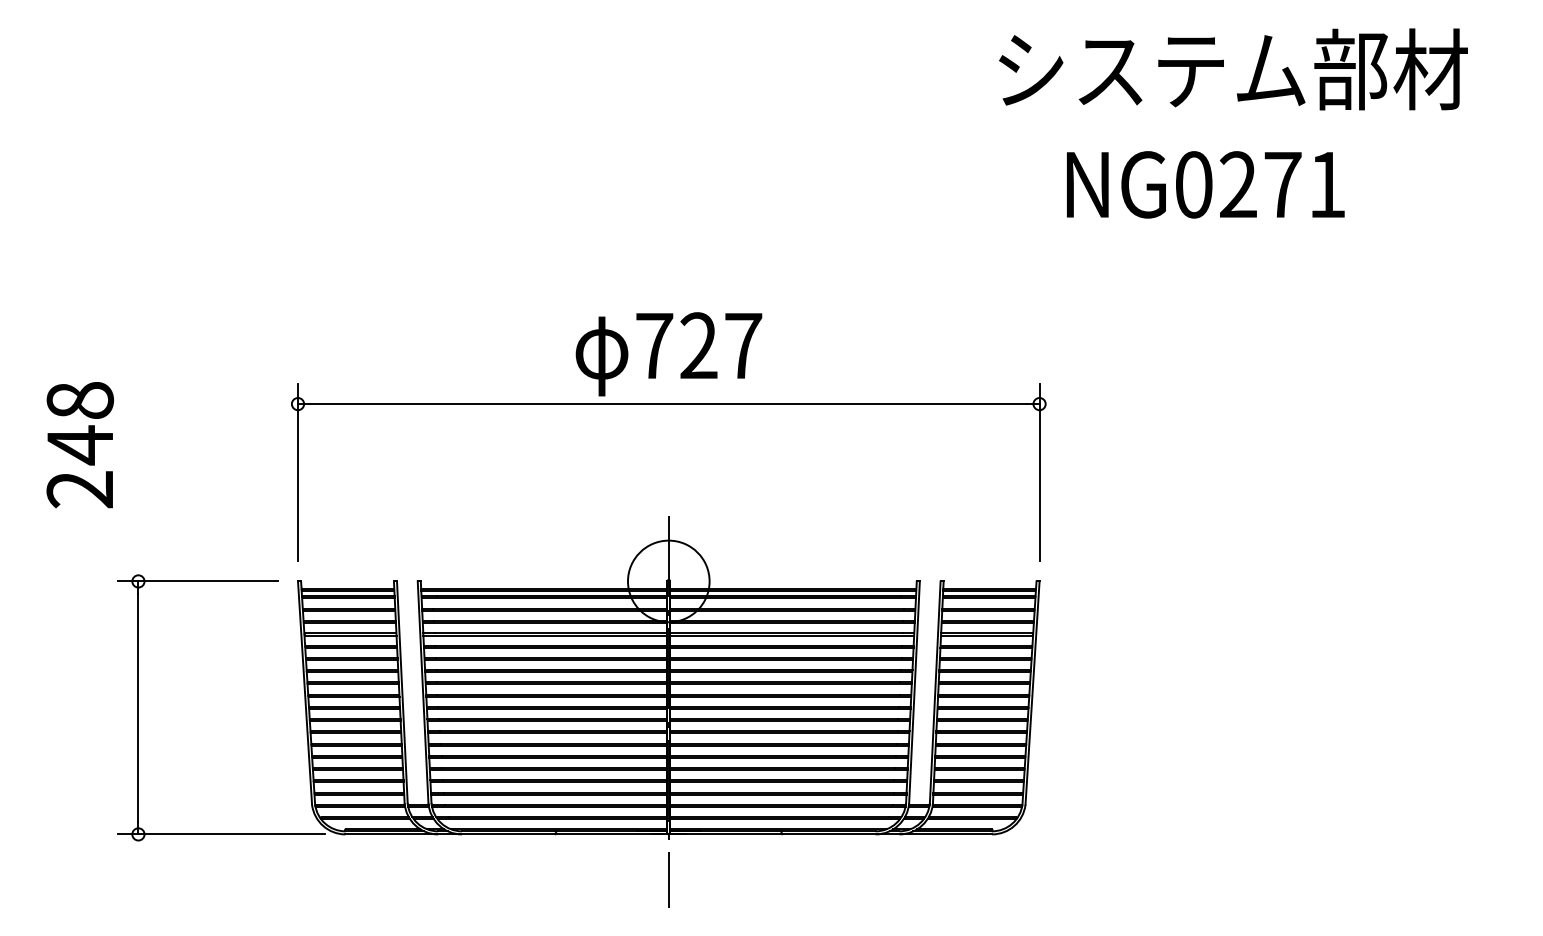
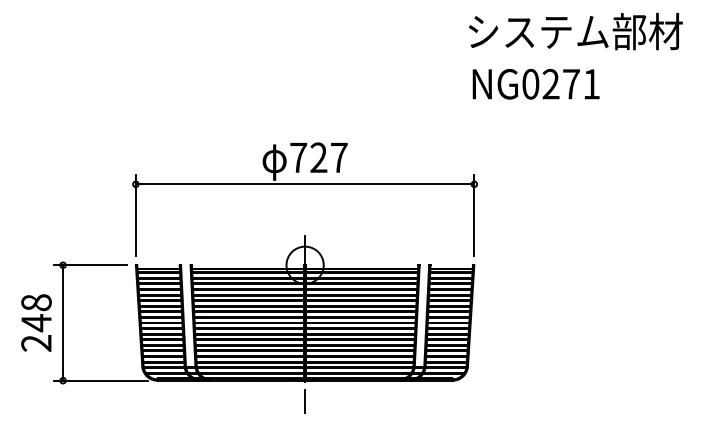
text: (1232, 69) -> (575, 31), moved
text: (1204, 185) -> (535, 84), moved
text: (80, 443) -> (36, 322), moved

